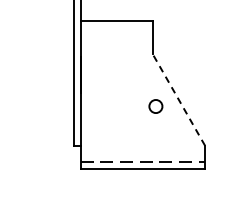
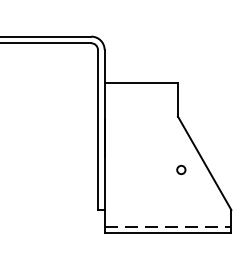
line: (178, 100) -> (204, 163), dashed -> solid
circle: (156, 106) -> (181, 169), size x0.62

